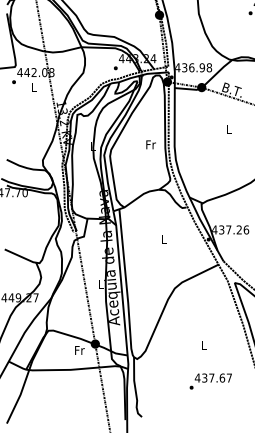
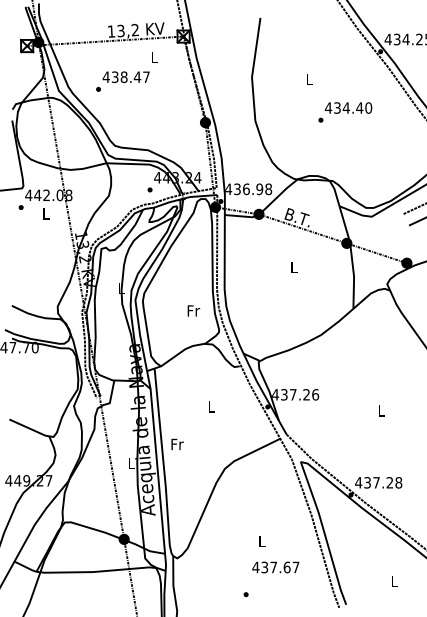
text: (150, 144) -> (193, 310), moved
text: (79, 350) -> (177, 444), moved
text: (213, 378) -> (275, 567), moved

